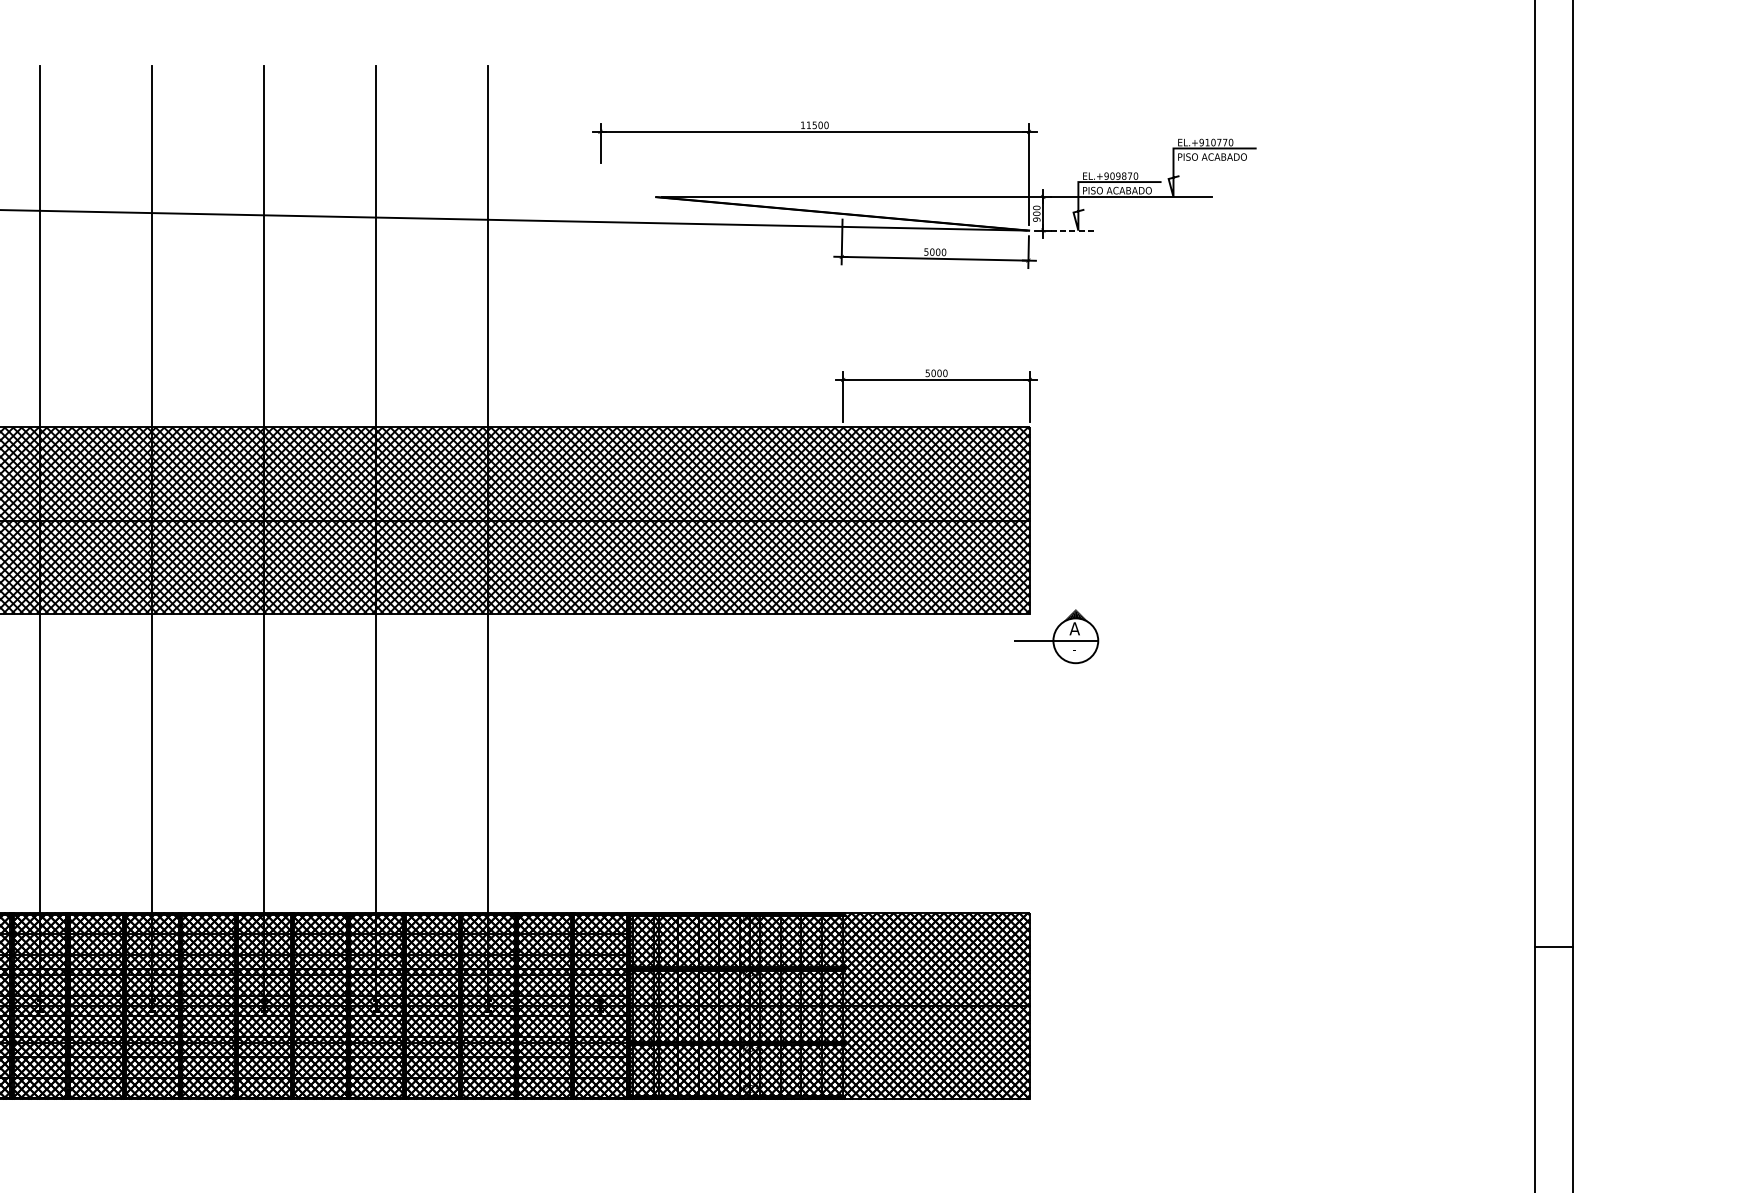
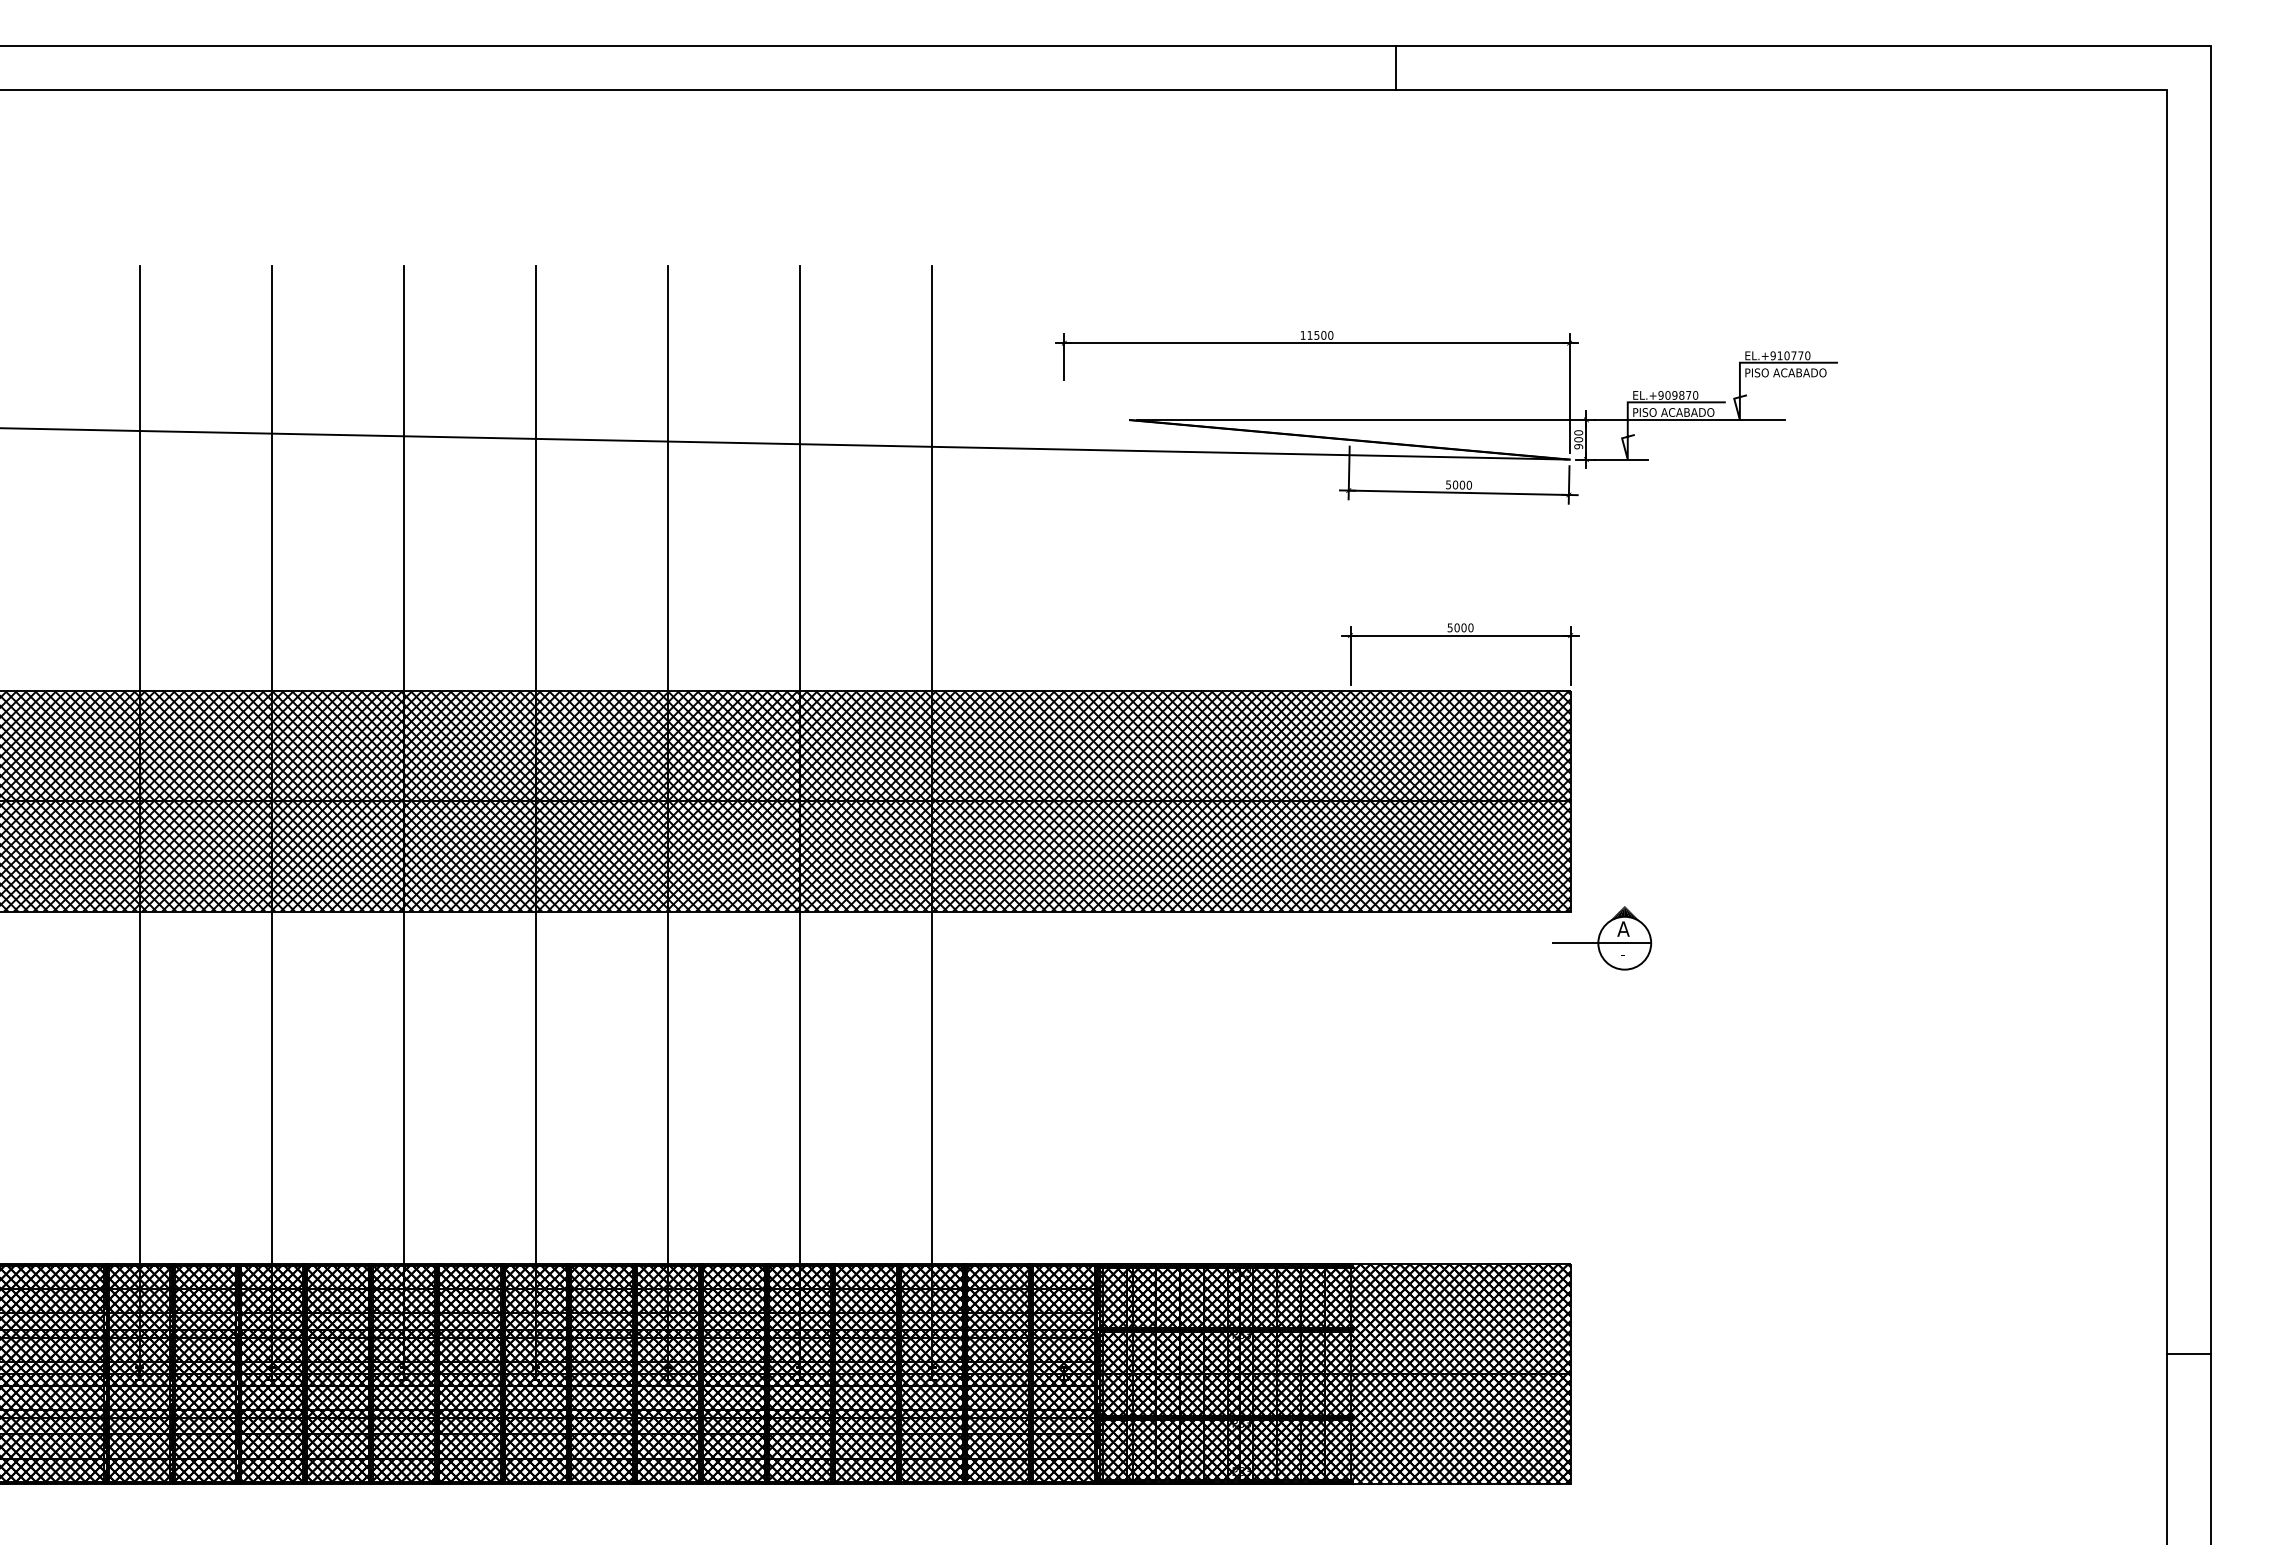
line: (1073, 230) -> (1621, 459), dashed -> solid
line: (1553, 947) -> (2188, 1354), moved

